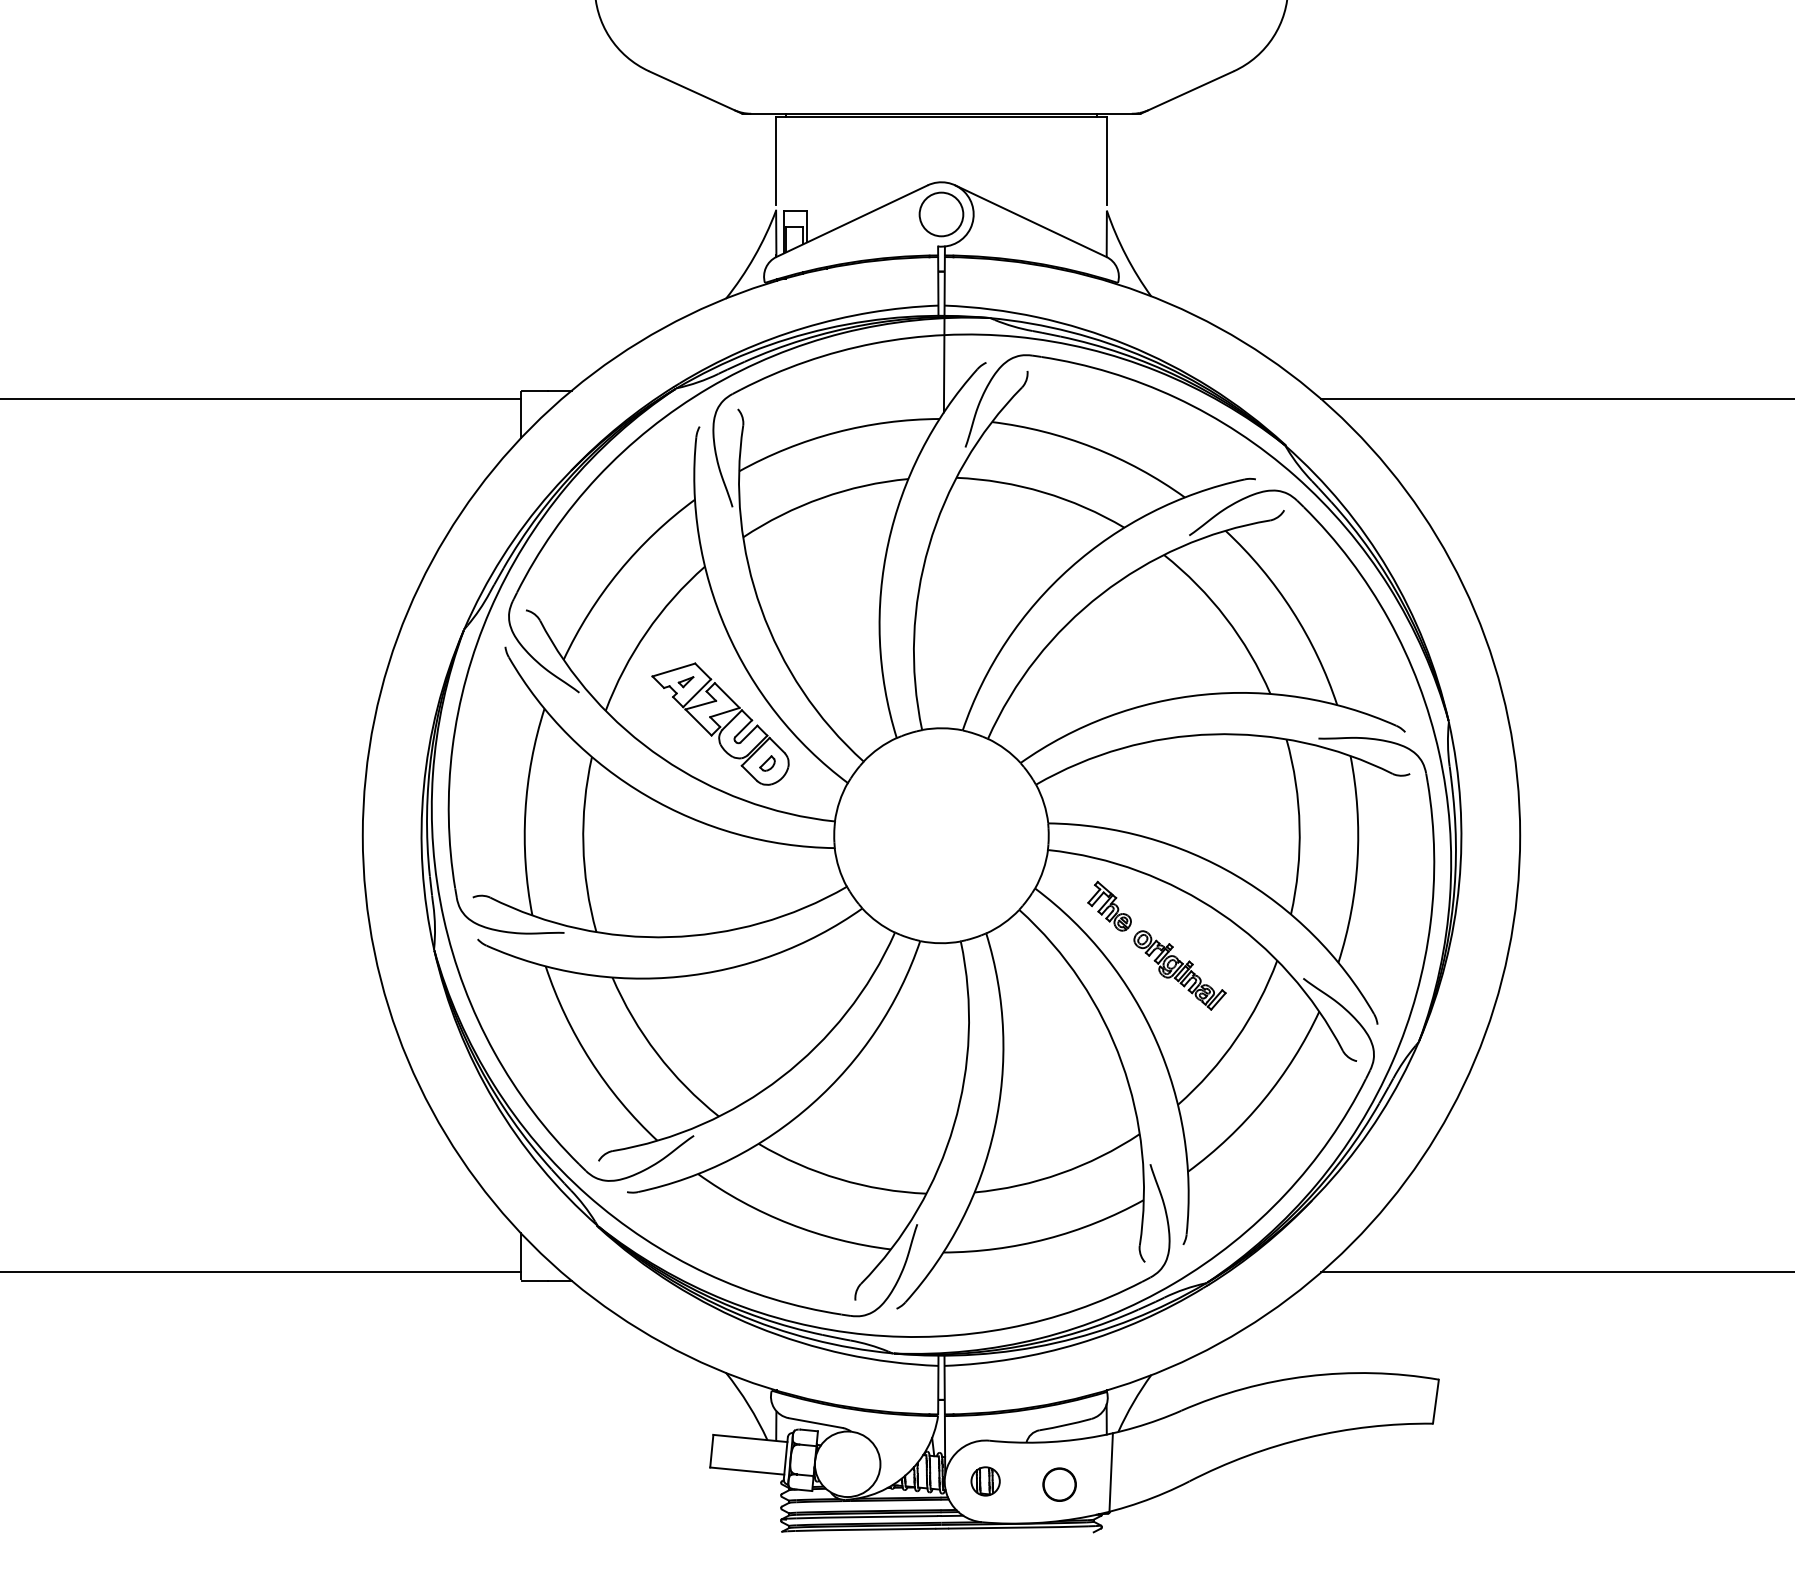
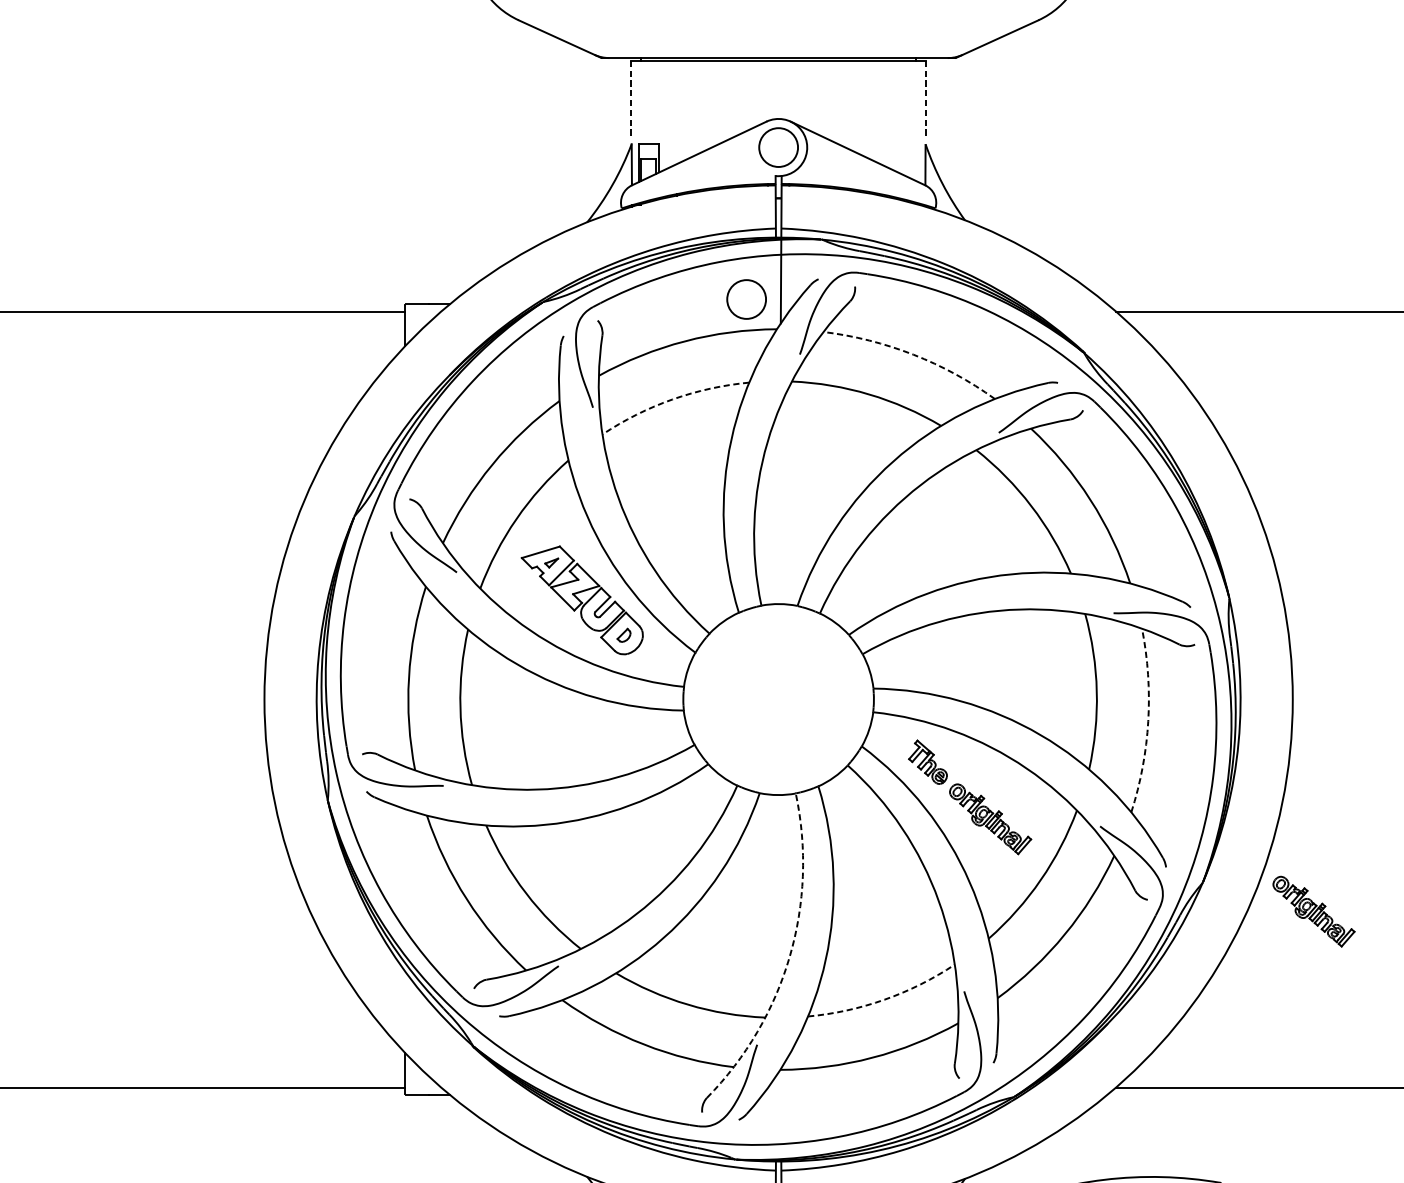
line: (775, 161) -> (631, 100), solid -> dashed
line: (1107, 161) -> (926, 100), solid -> dashed
circle: (905, 385) -> (746, 299), added
arc: (1093, 447) -> (913, 354), solid -> dashed
arc: (822, 497) -> (672, 399), solid -> dashed
arc: (1357, 860) -> (1148, 721), solid -> dashed
part: (1543, 1074) -> (1313, 911), added
arc: (954, 1125) -> (790, 957), solid -> dashed
arc: (1060, 1173) -> (884, 999), solid -> dashed

